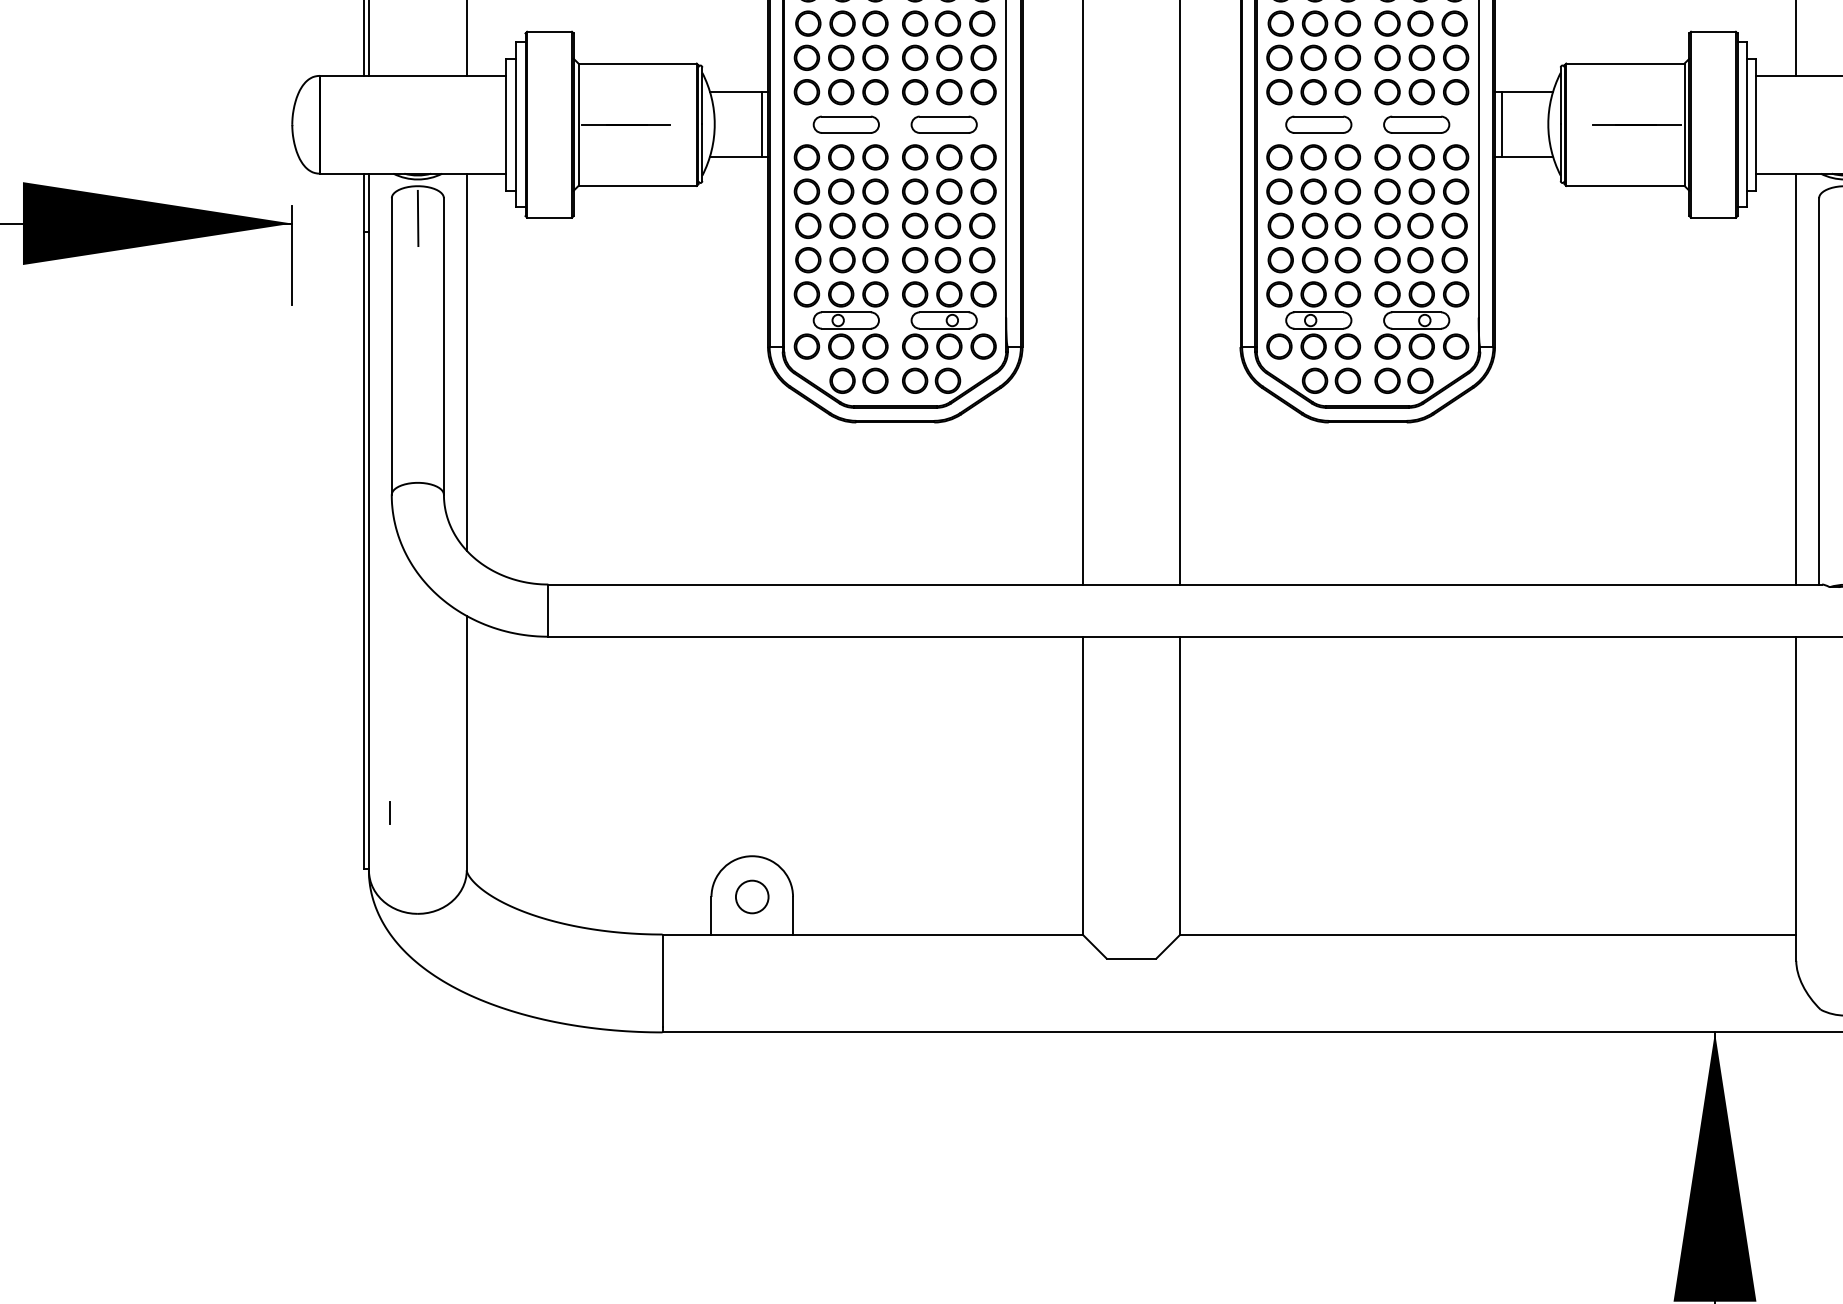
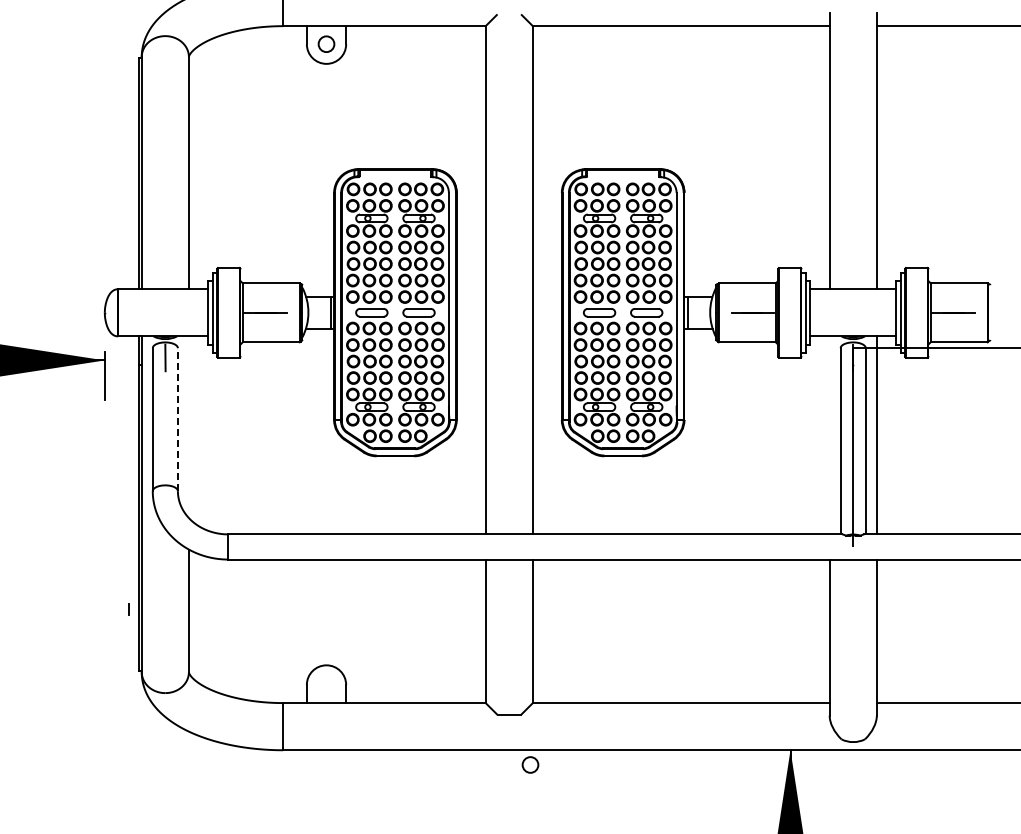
line: (443, 346) -> (177, 419), solid -> dashed
line: (465, 362) -> (188, 427), removed
line: (1795, 379) -> (829, 435), removed
line: (389, 812) -> (128, 609), moved
circle: (752, 895) -> (530, 764), moved

